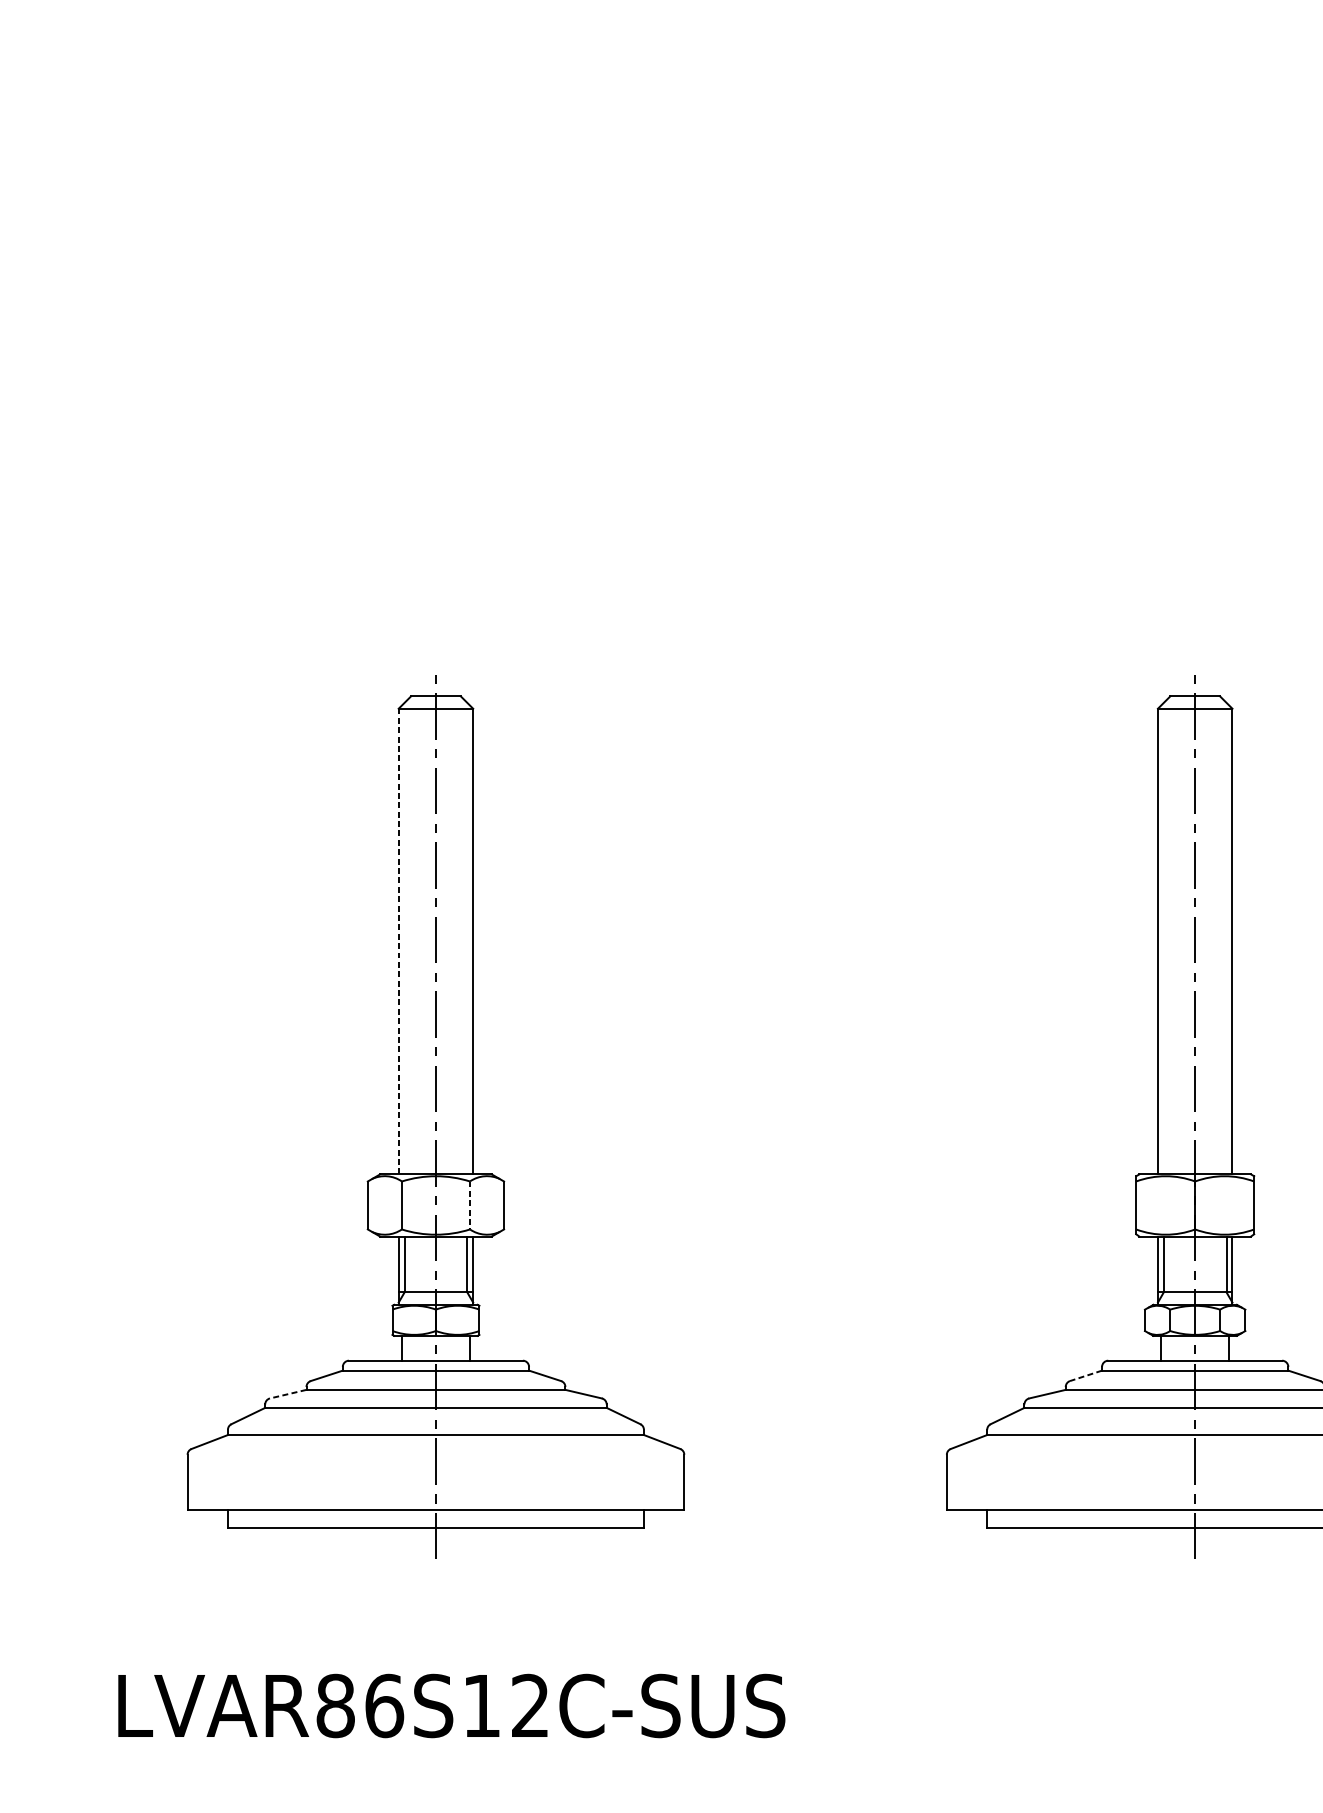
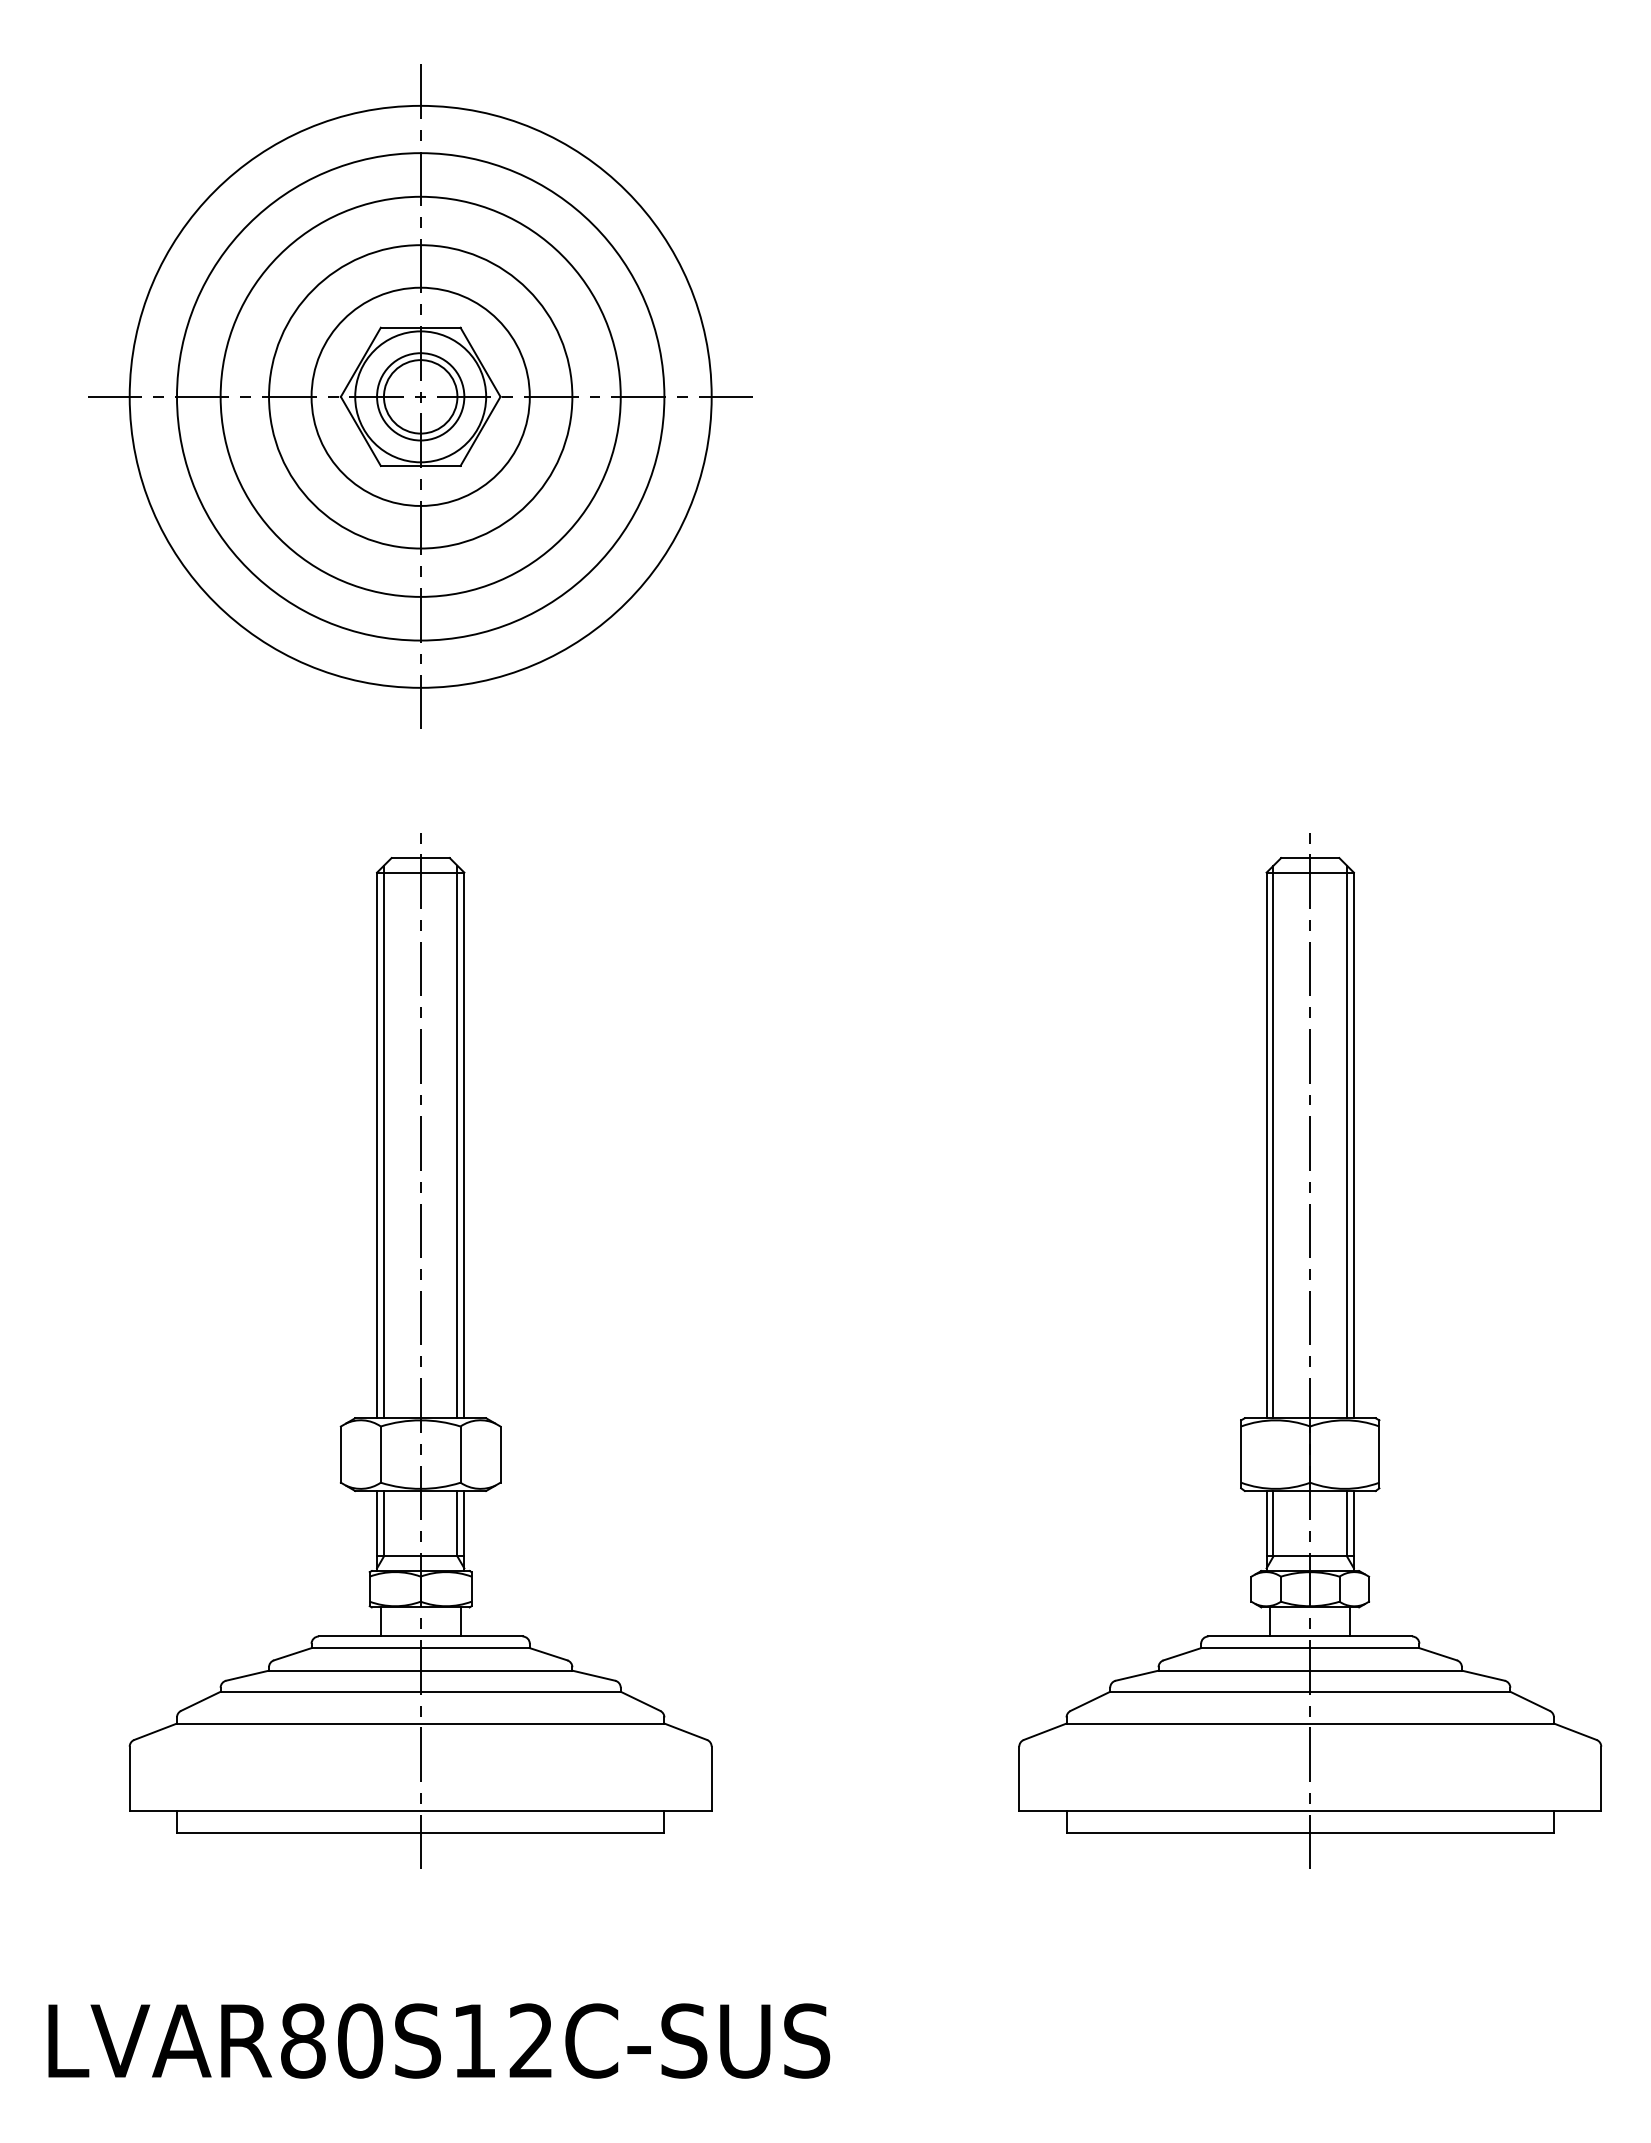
part: (435, 302) -> (420, 396), added
line: (404, 938) -> (383, 1141), added
line: (467, 938) -> (457, 1141), added
line: (1163, 938) -> (1273, 1141), added
line: (1226, 938) -> (1347, 1141), added
line: (399, 941) -> (377, 1145), dashed -> solid
line: (469, 1206) -> (460, 1455), dashed -> solid
line: (1086, 1376) -> (1182, 1654), dashed -> solid
line: (288, 1394) -> (247, 1675), dashed -> solid
text: (384, 1705) -> (360, 2040), LVAR86S12C-SUS -> LVAR80S12C-SUS

